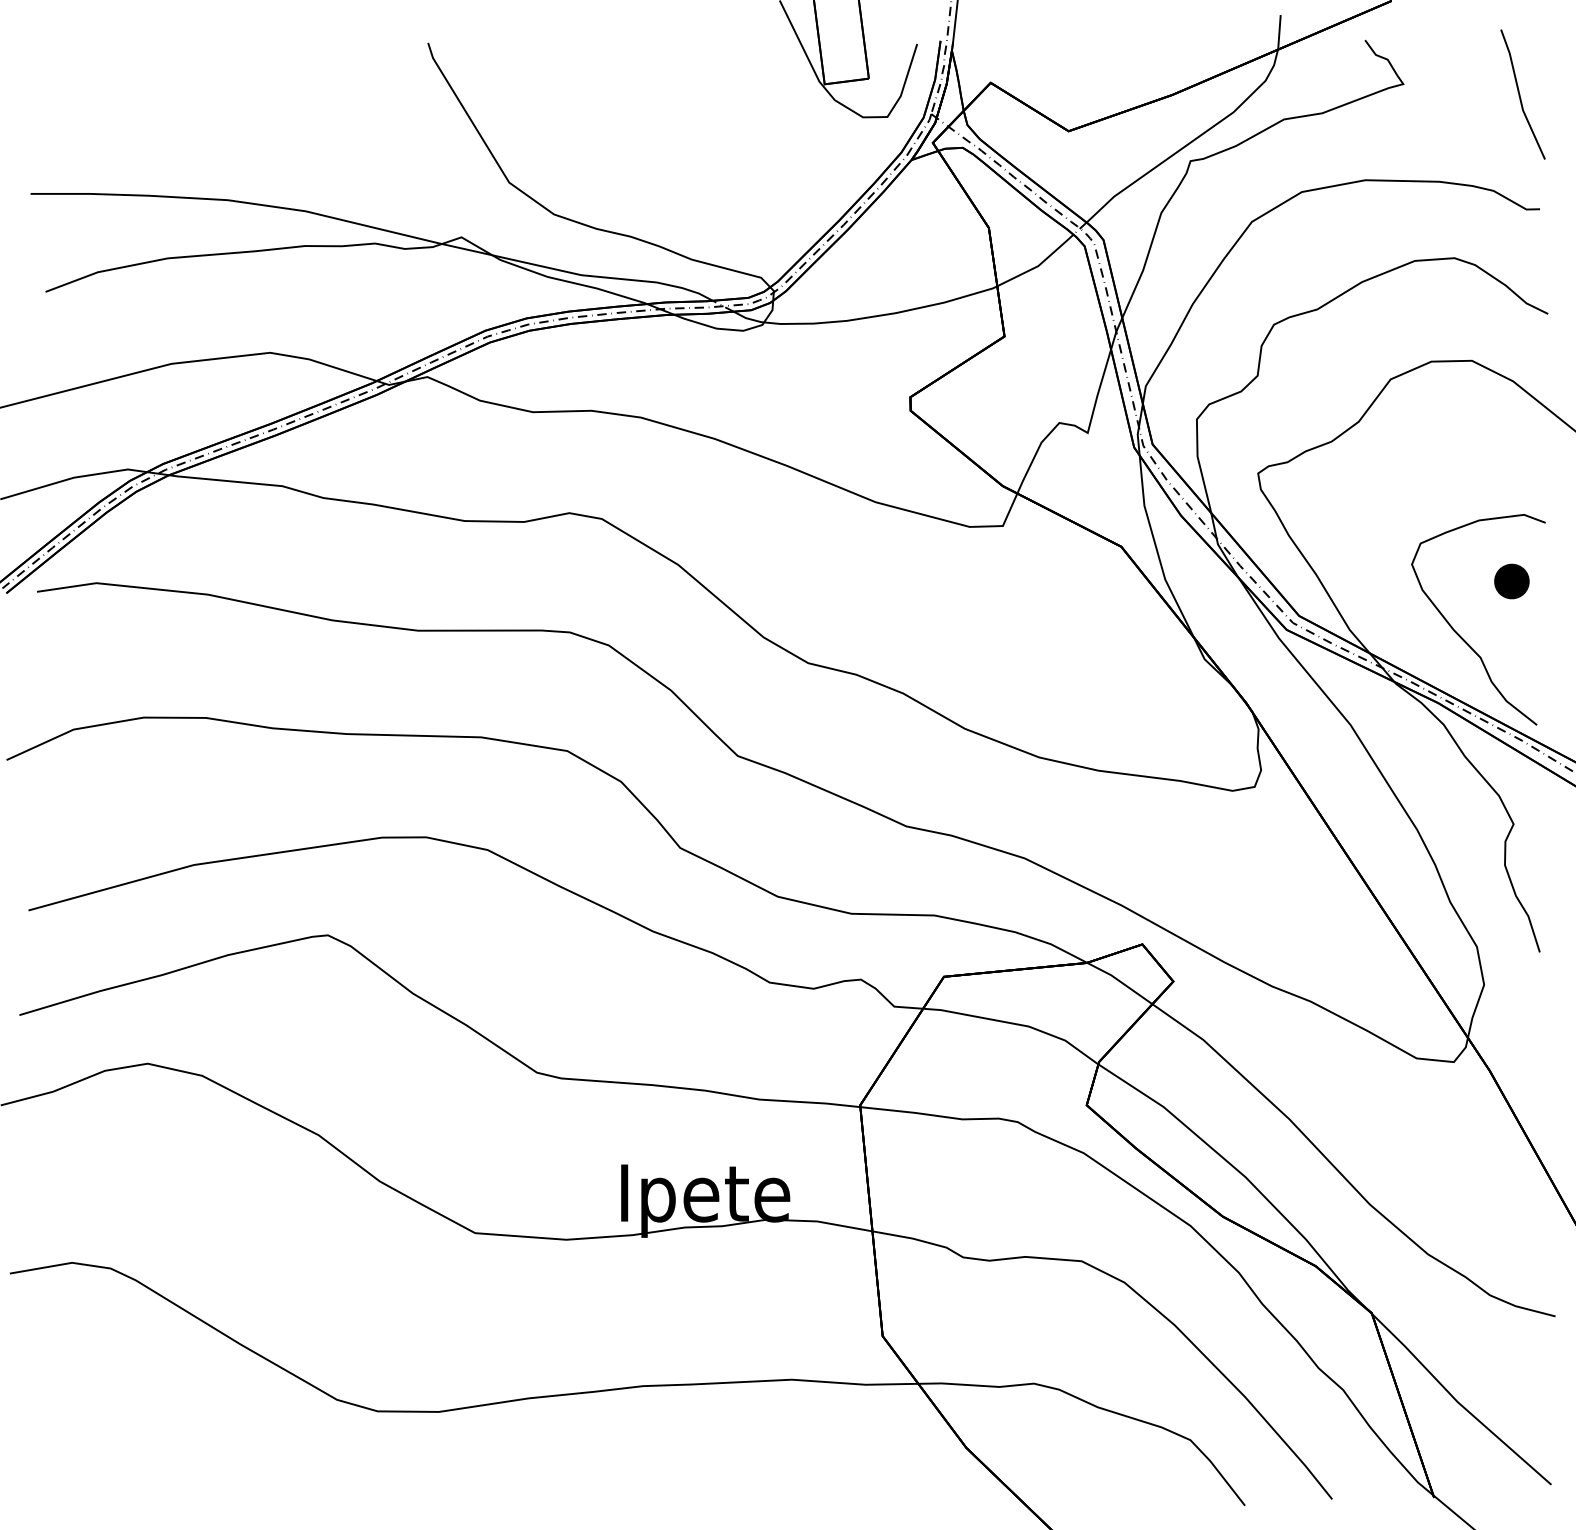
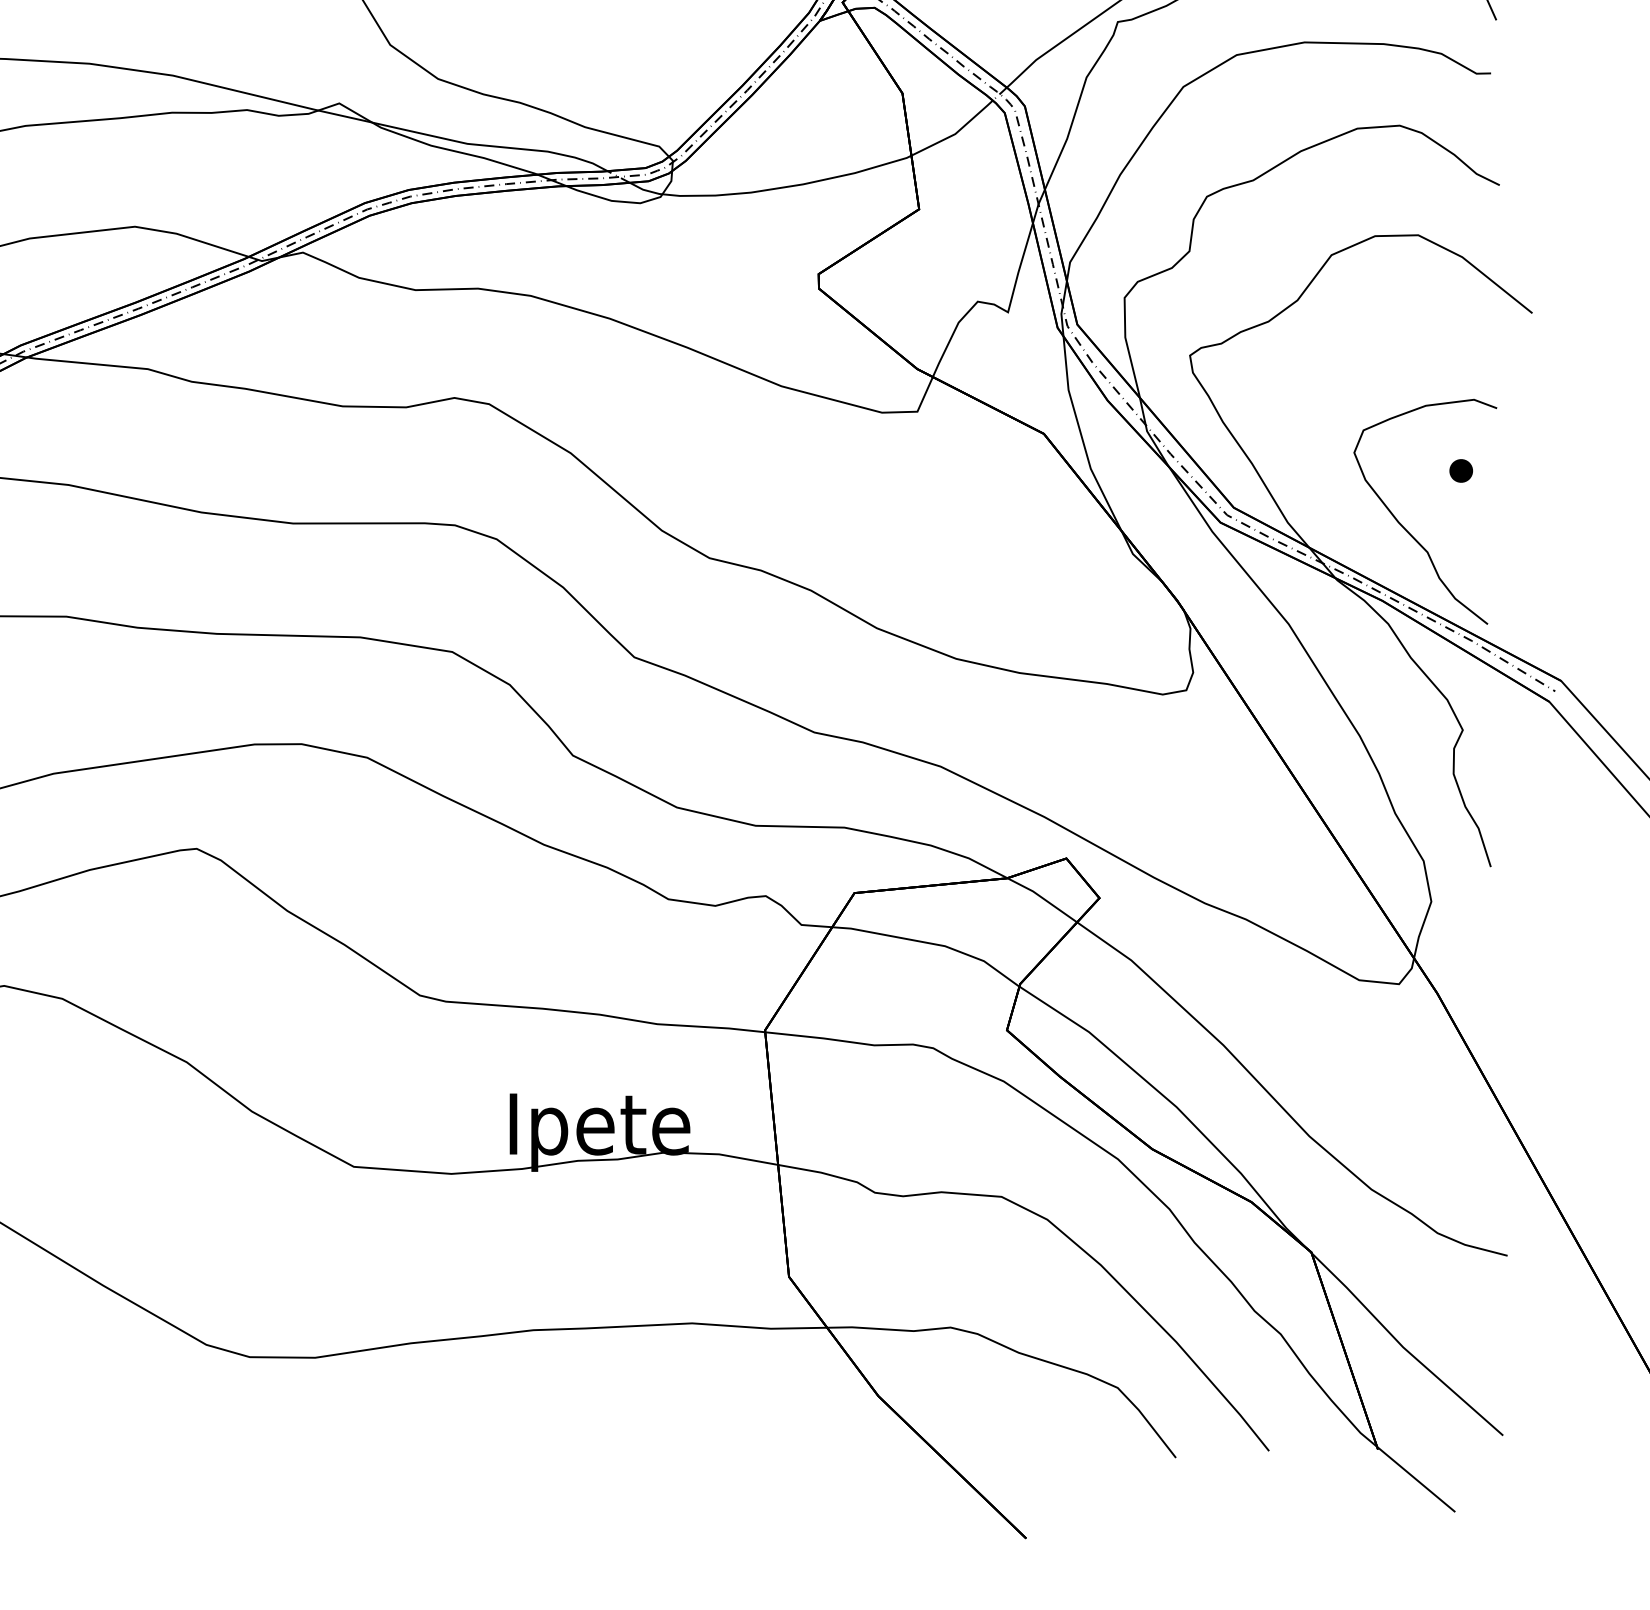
part: (1512, 581) -> (1461, 470), size x0.62

